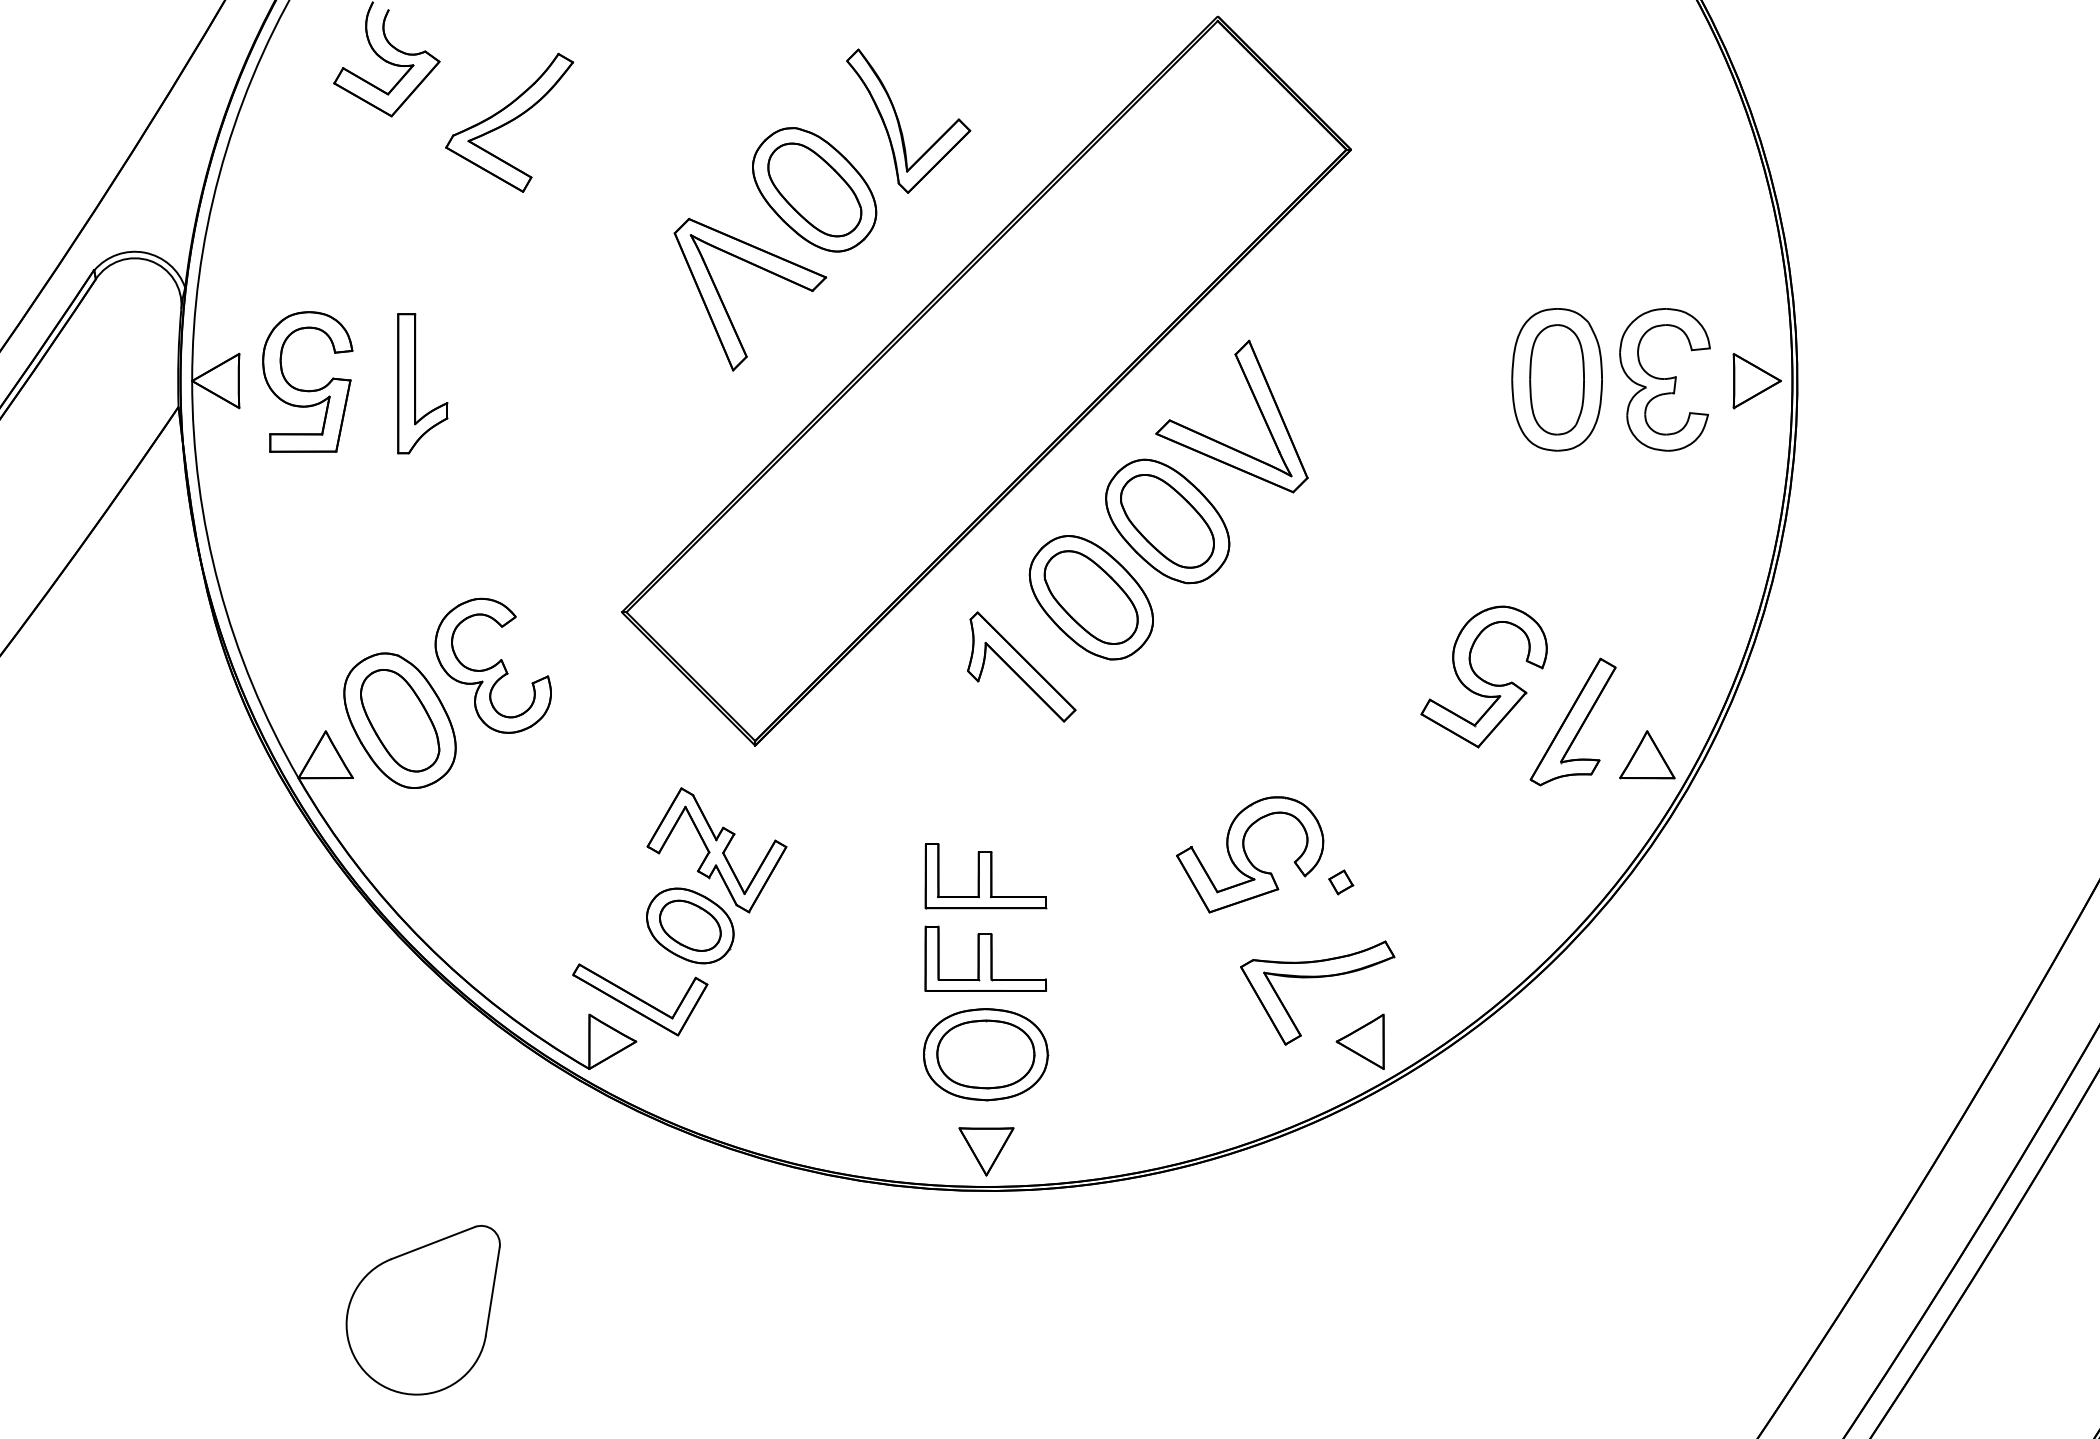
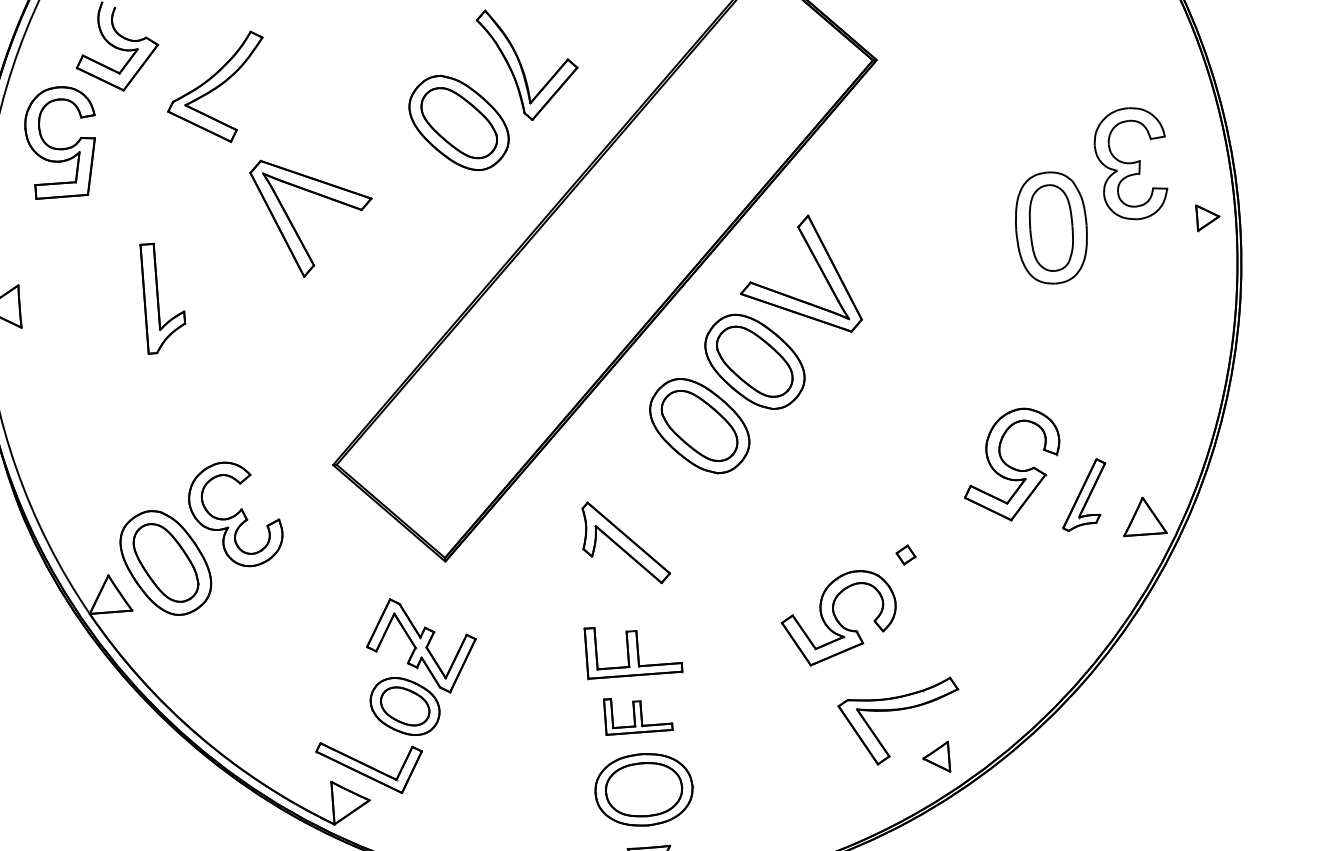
part: (761, 269) -> (320, 196), moved
part: (1664, 379) -> (1131, 163), moved
part: (1756, 381) -> (1207, 217), size x0.6
part: (304, 389) -> (59, 148), moved
part: (1021, 666) -> (625, 542), moved
part: (1572, 721) -> (1083, 494), size x0.7
part: (1341, 882) -> (906, 555), moved
part: (985, 958) -> (638, 714), size x0.7
part: (1359, 1041) -> (935, 757), size x0.7

